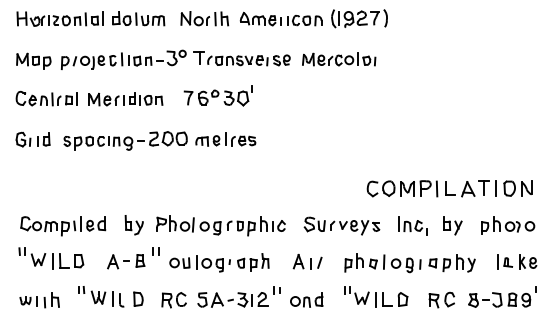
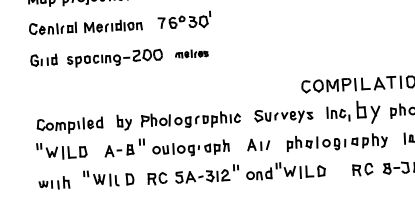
part: (225, 139) -> (191, 53), size x0.7
part: (452, 225) -> (368, 112), size x1.6
part: (376, 296) -> (301, 169), moved

